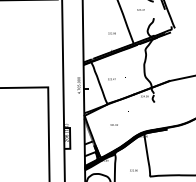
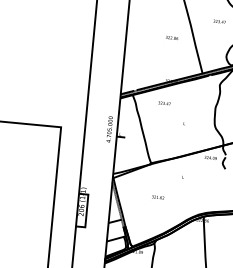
text: (111, 33) -> (171, 37), moved
text: (111, 79) -> (164, 103), moved

